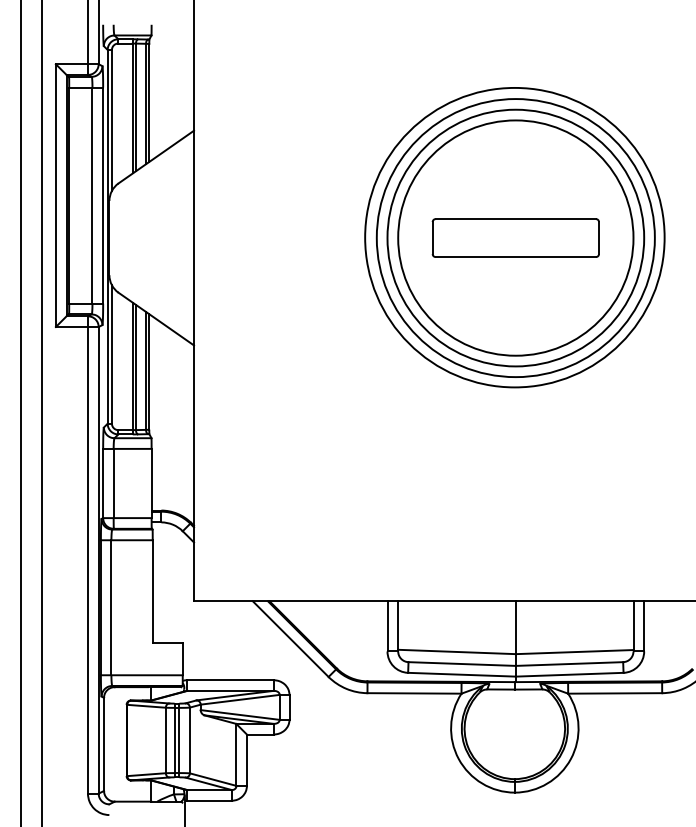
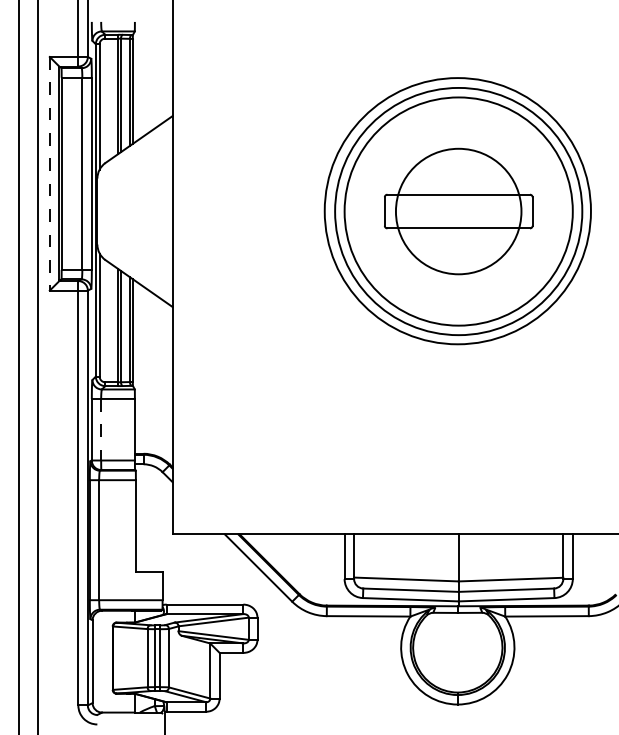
line: (55, 196) -> (49, 174), solid -> dashed
circle: (515, 237) -> (458, 211), size x0.6
line: (113, 483) -> (101, 429), solid -> dashed

